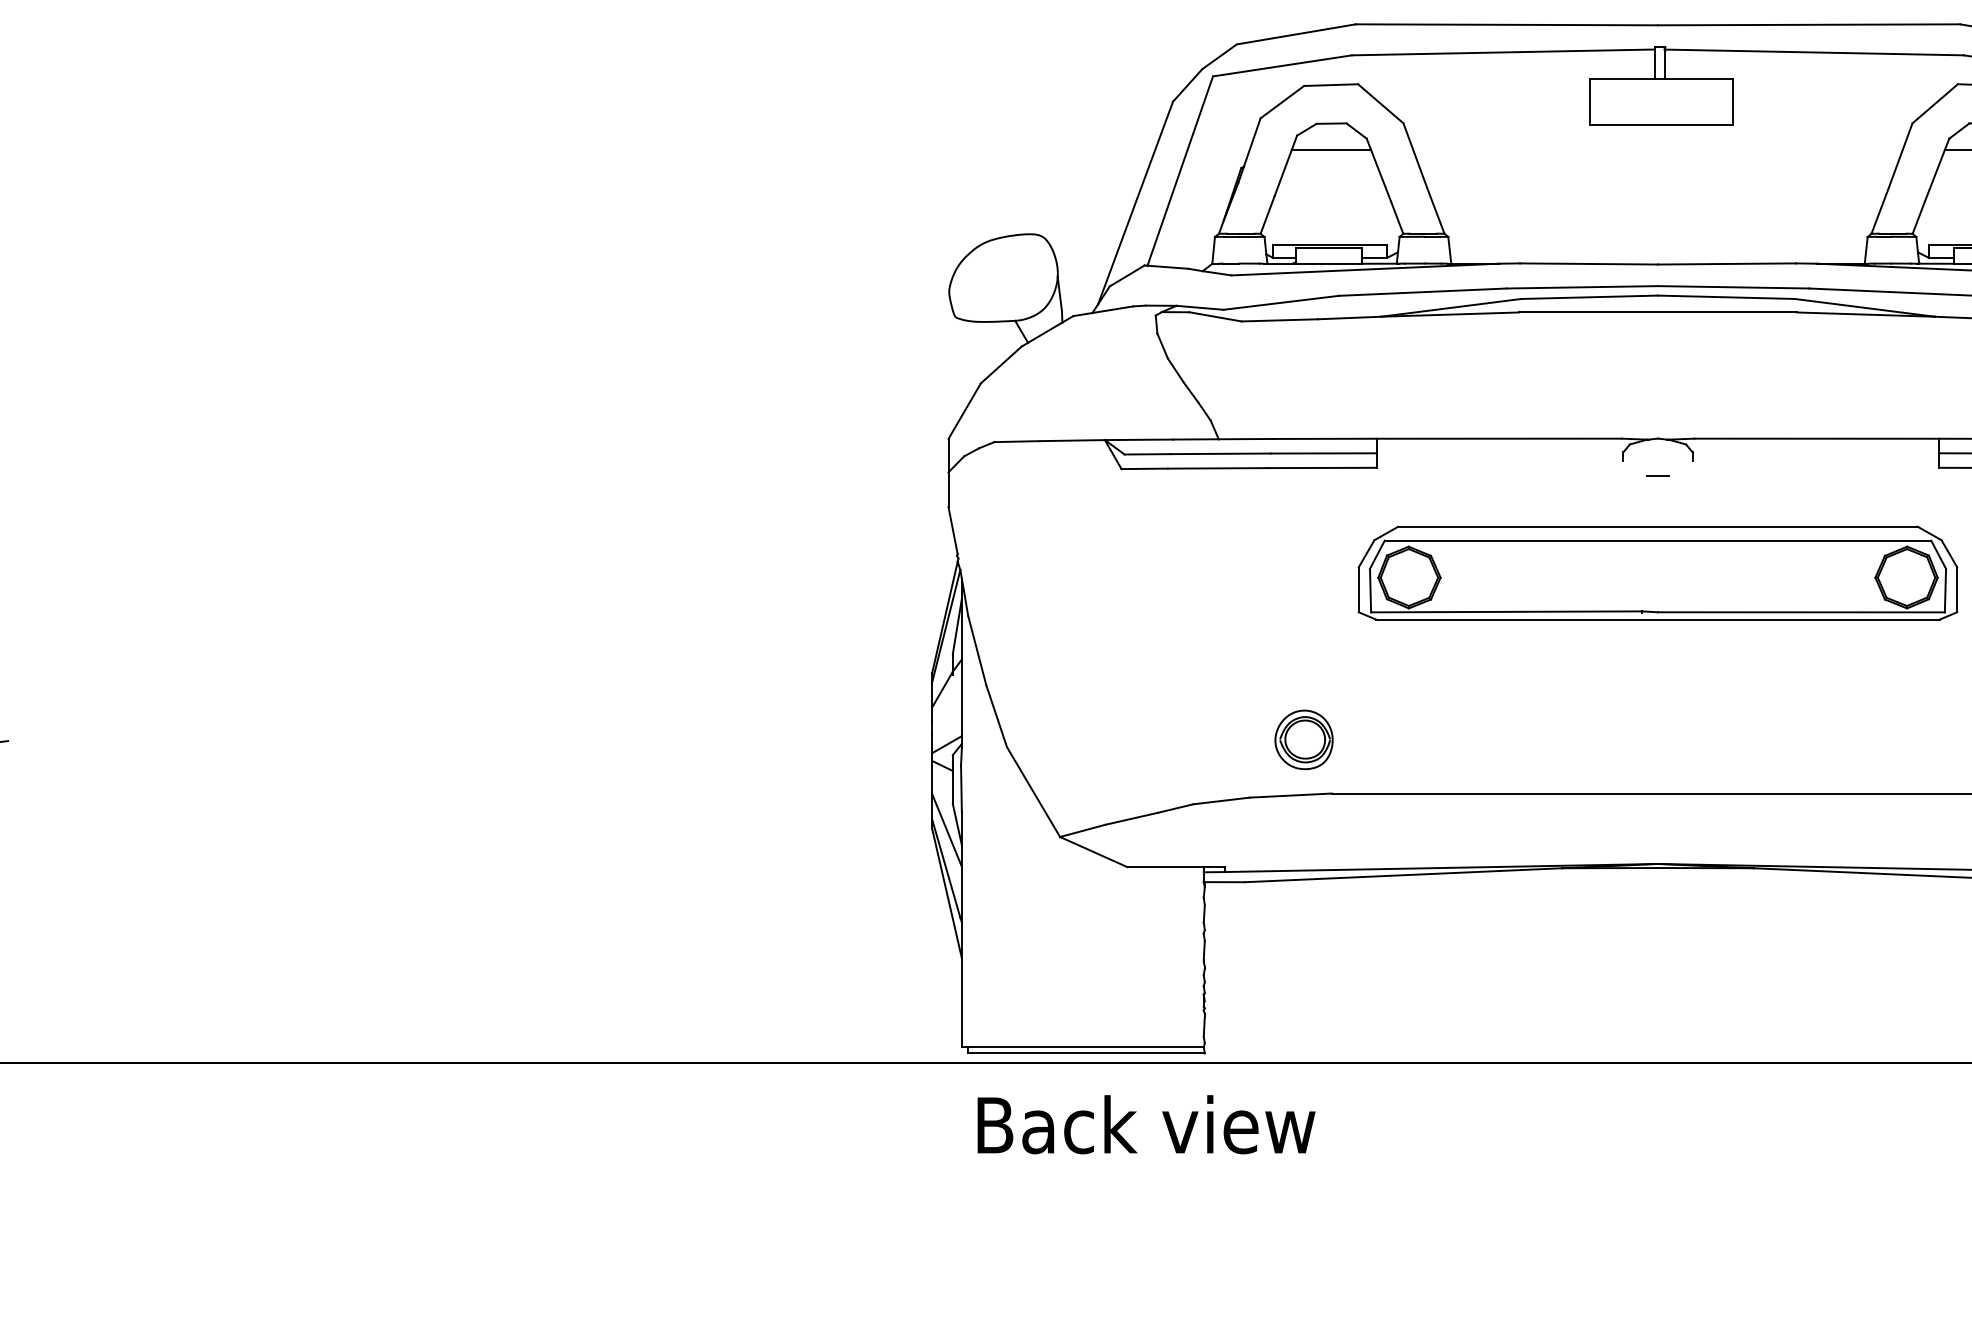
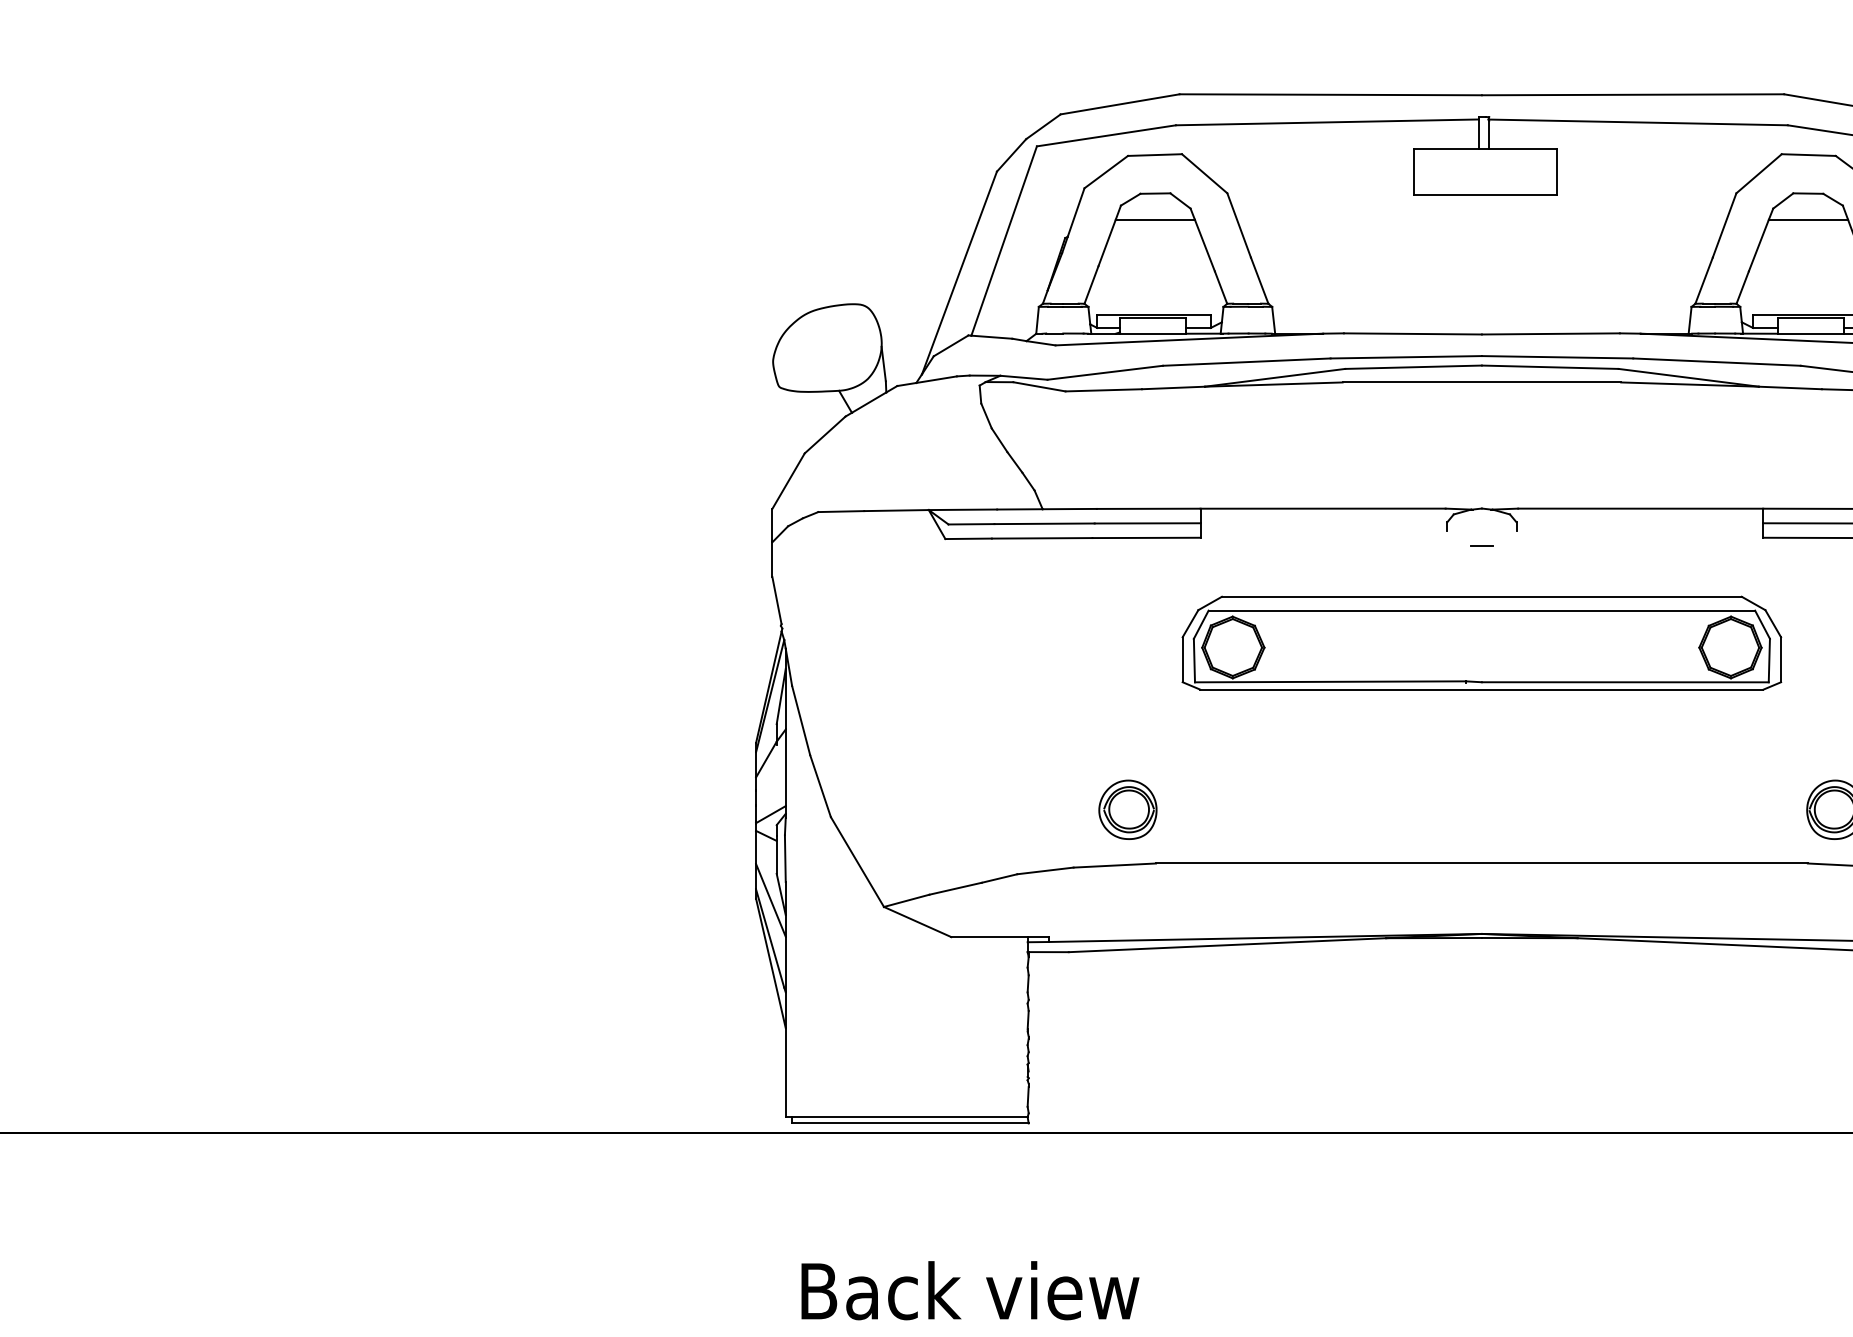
text: (1146, 1124) -> (970, 1290), moved

